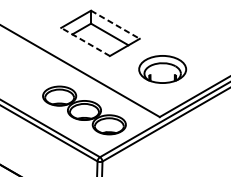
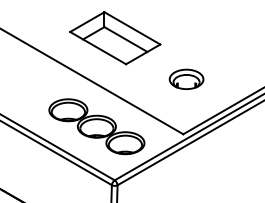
line: (115, 24) -> (132, 28), dashed -> solid
line: (85, 41) -> (97, 47), dashed -> solid
part: (162, 68) -> (186, 78), size x0.62

